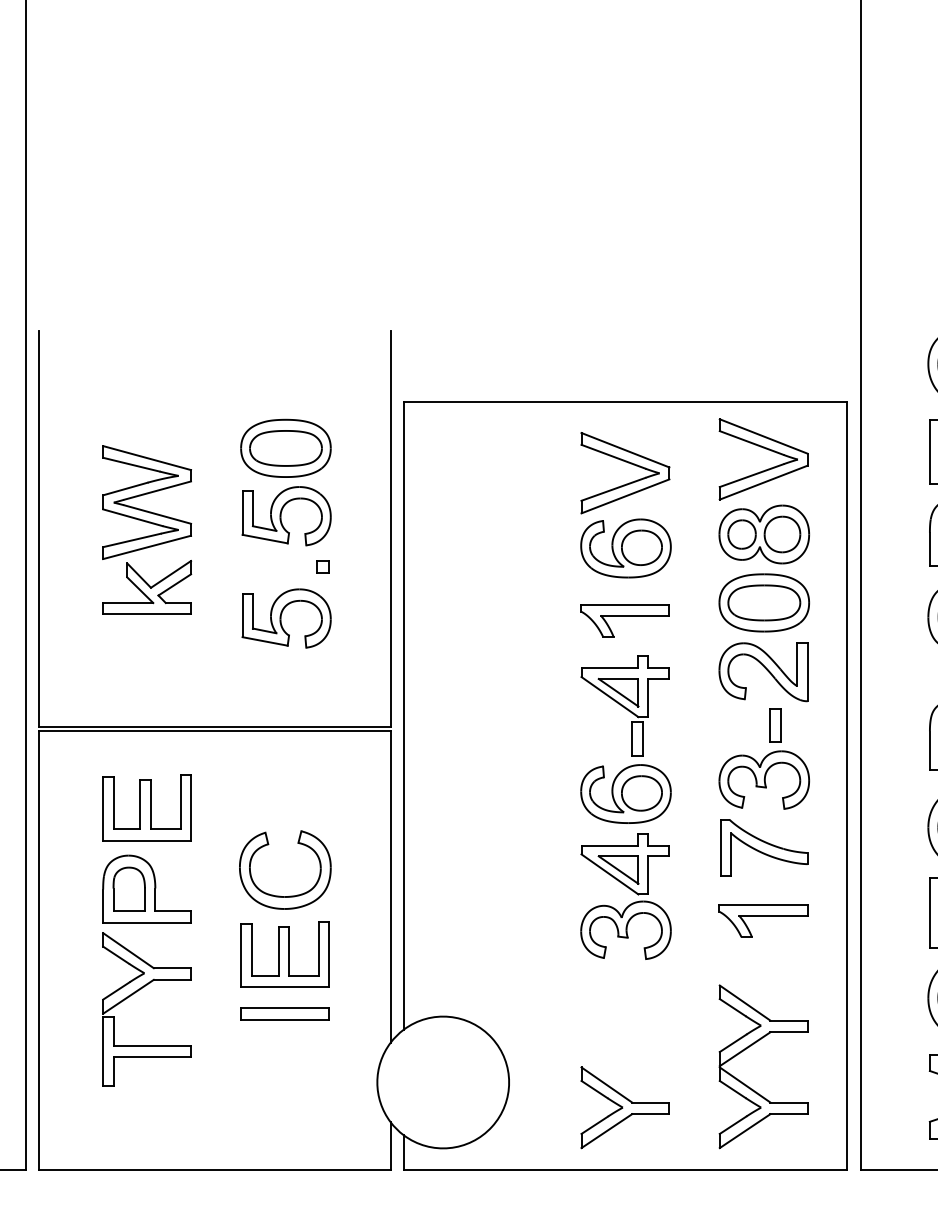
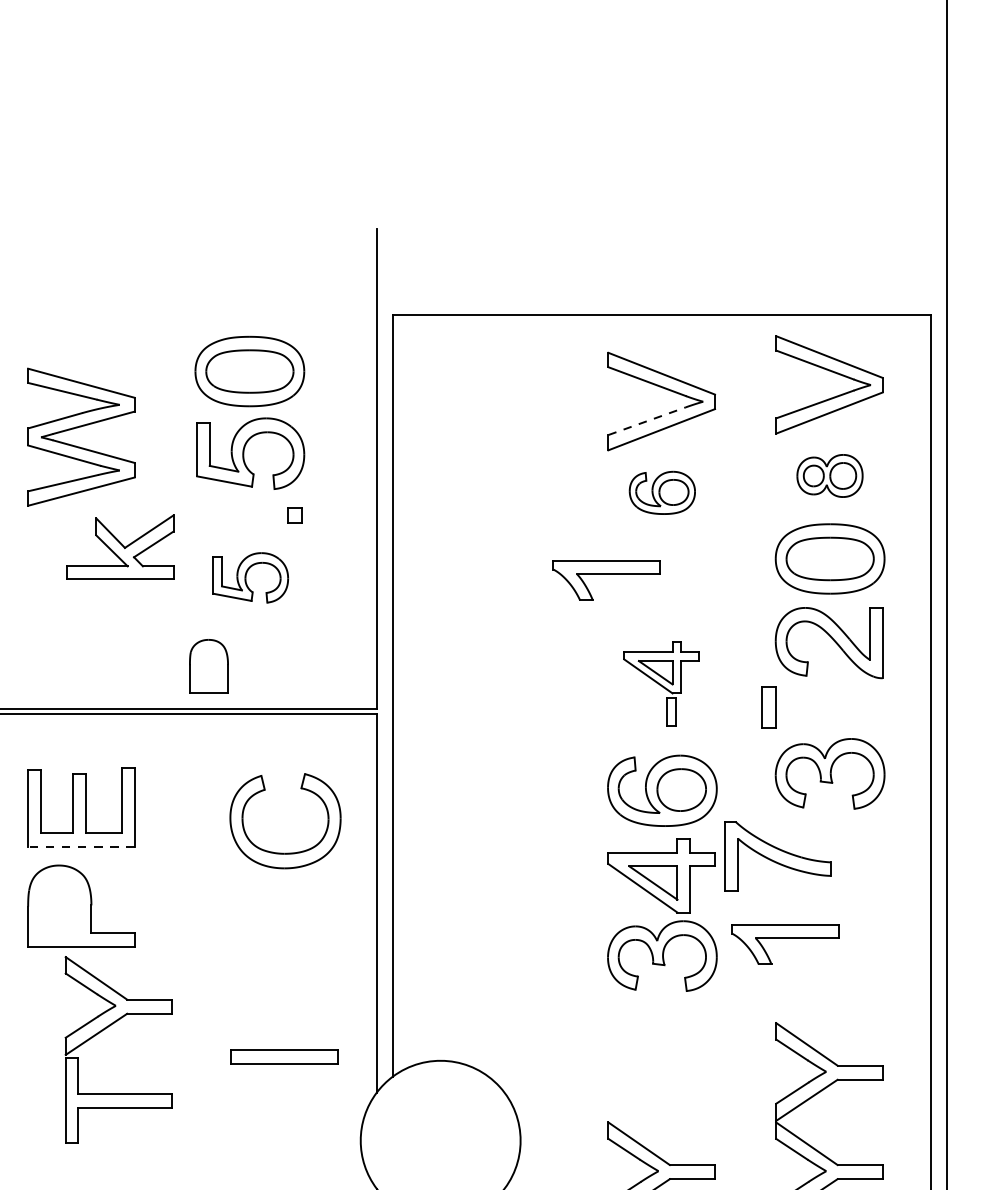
line: (613, 489) -> (647, 421), solid -> dashed
part: (763, 534) -> (829, 475), size x0.6
part: (625, 548) -> (661, 492), size x0.6
part: (147, 587) -> (120, 547), moved
part: (286, 618) -> (250, 577), size x0.7
part: (624, 620) -> (605, 580), moved
part: (624, 705) -> (660, 683), size x0.7
part: (775, 725) -> (768, 707), moved
line: (147, 840) -> (81, 847), solid -> dashed
part: (764, 847) -> (778, 855), moved
part: (128, 888) -> (208, 665), moved
part: (289, 895) -> (290, 852), moved
part: (763, 920) -> (785, 944), moved
part: (284, 954) -> (248, 985), removed
part: (135, 993) -> (104, 1030), moved
part: (284, 1013) -> (283, 1057), moved

